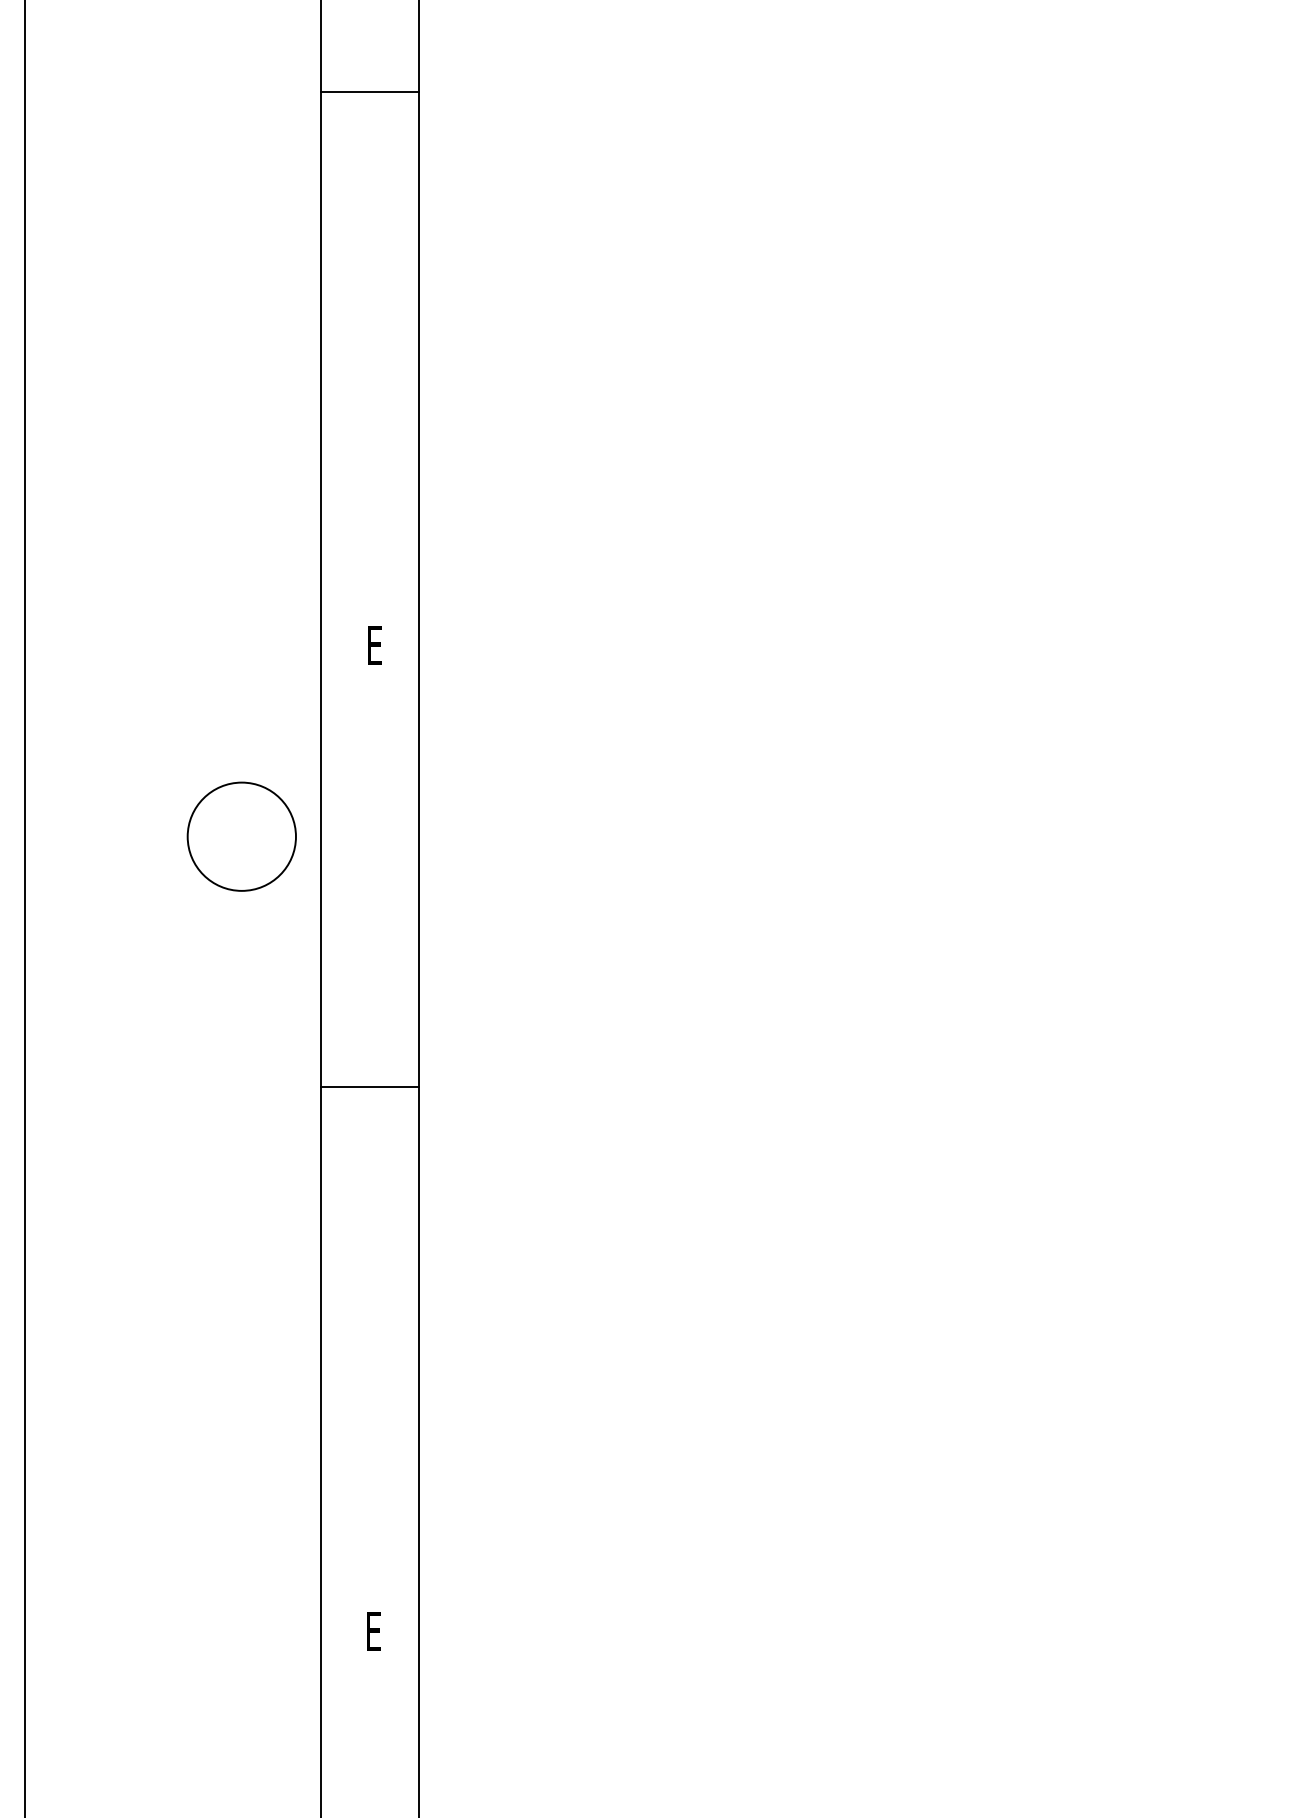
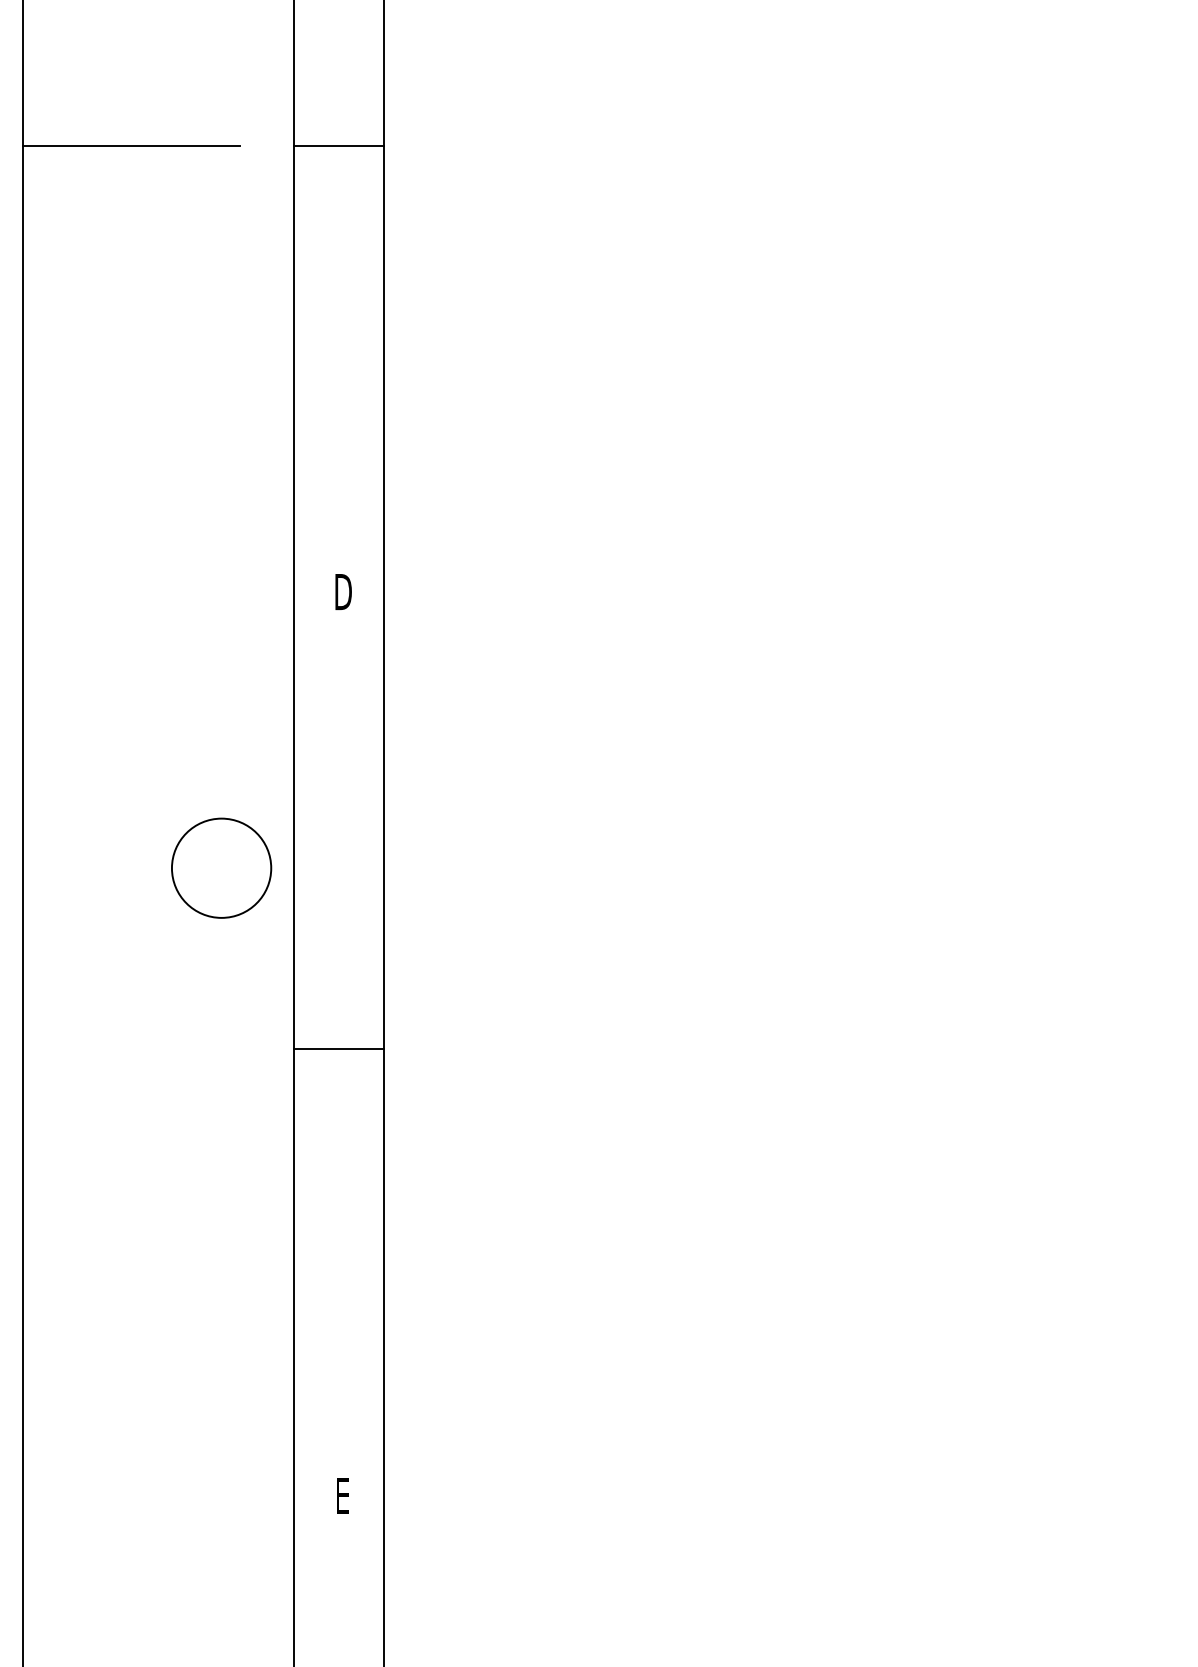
line: (369, 91) -> (338, 146), moved
line: (143, 159) -> (131, 146), added
text: (374, 646) -> (343, 592), E -> D
circle: (241, 835) -> (221, 867), moved
line: (369, 1086) -> (338, 1048), moved

